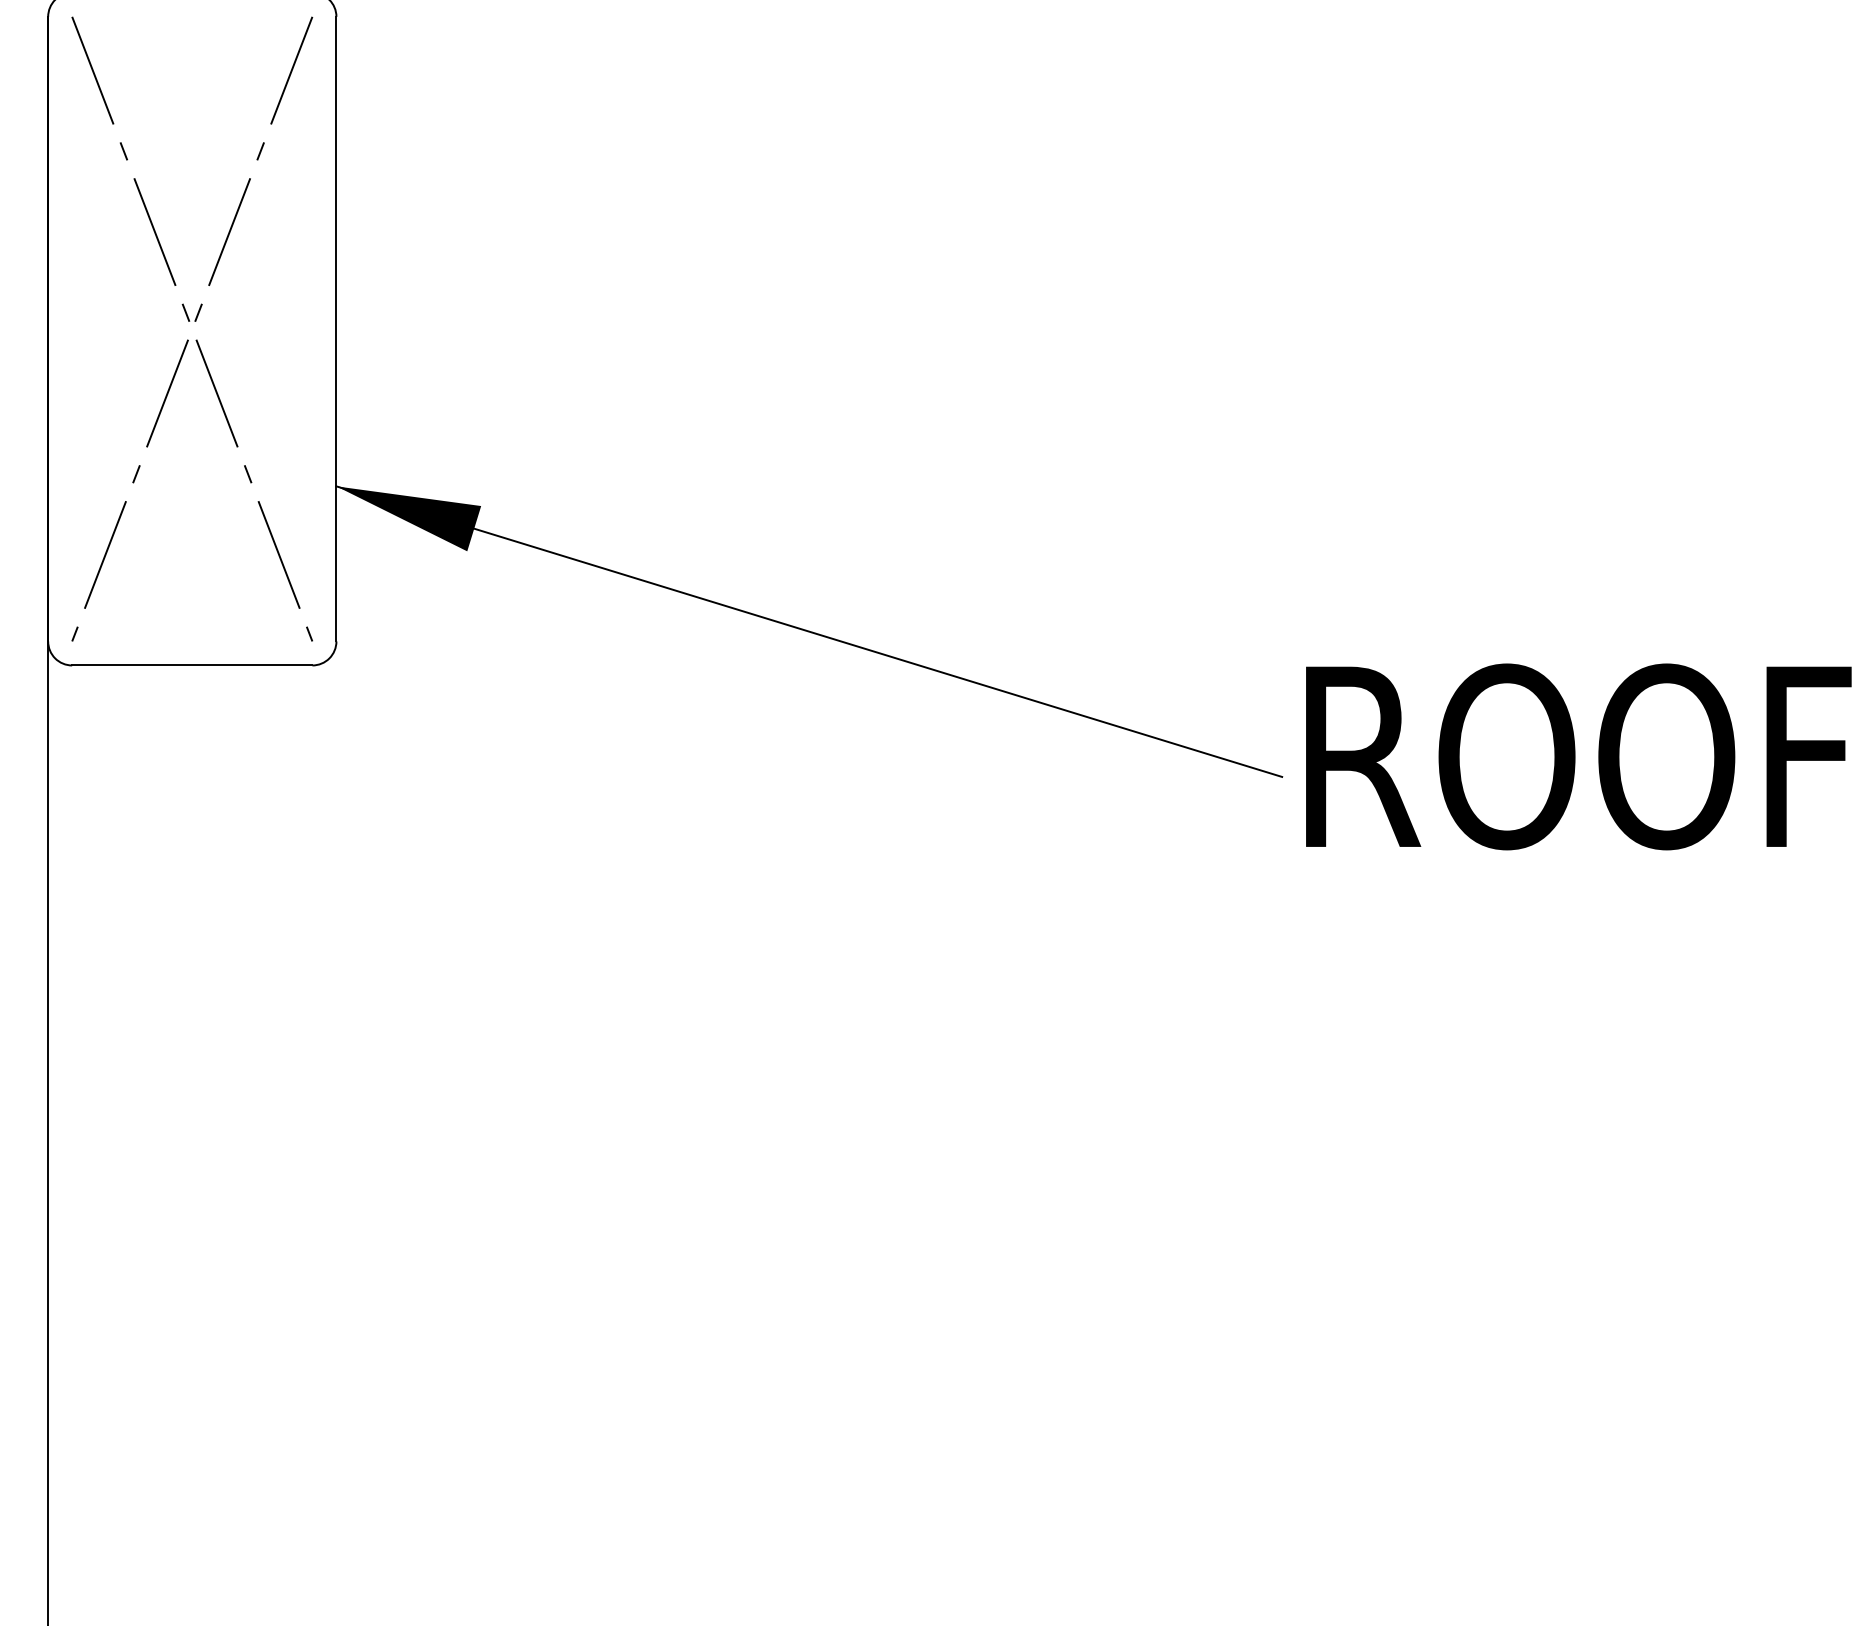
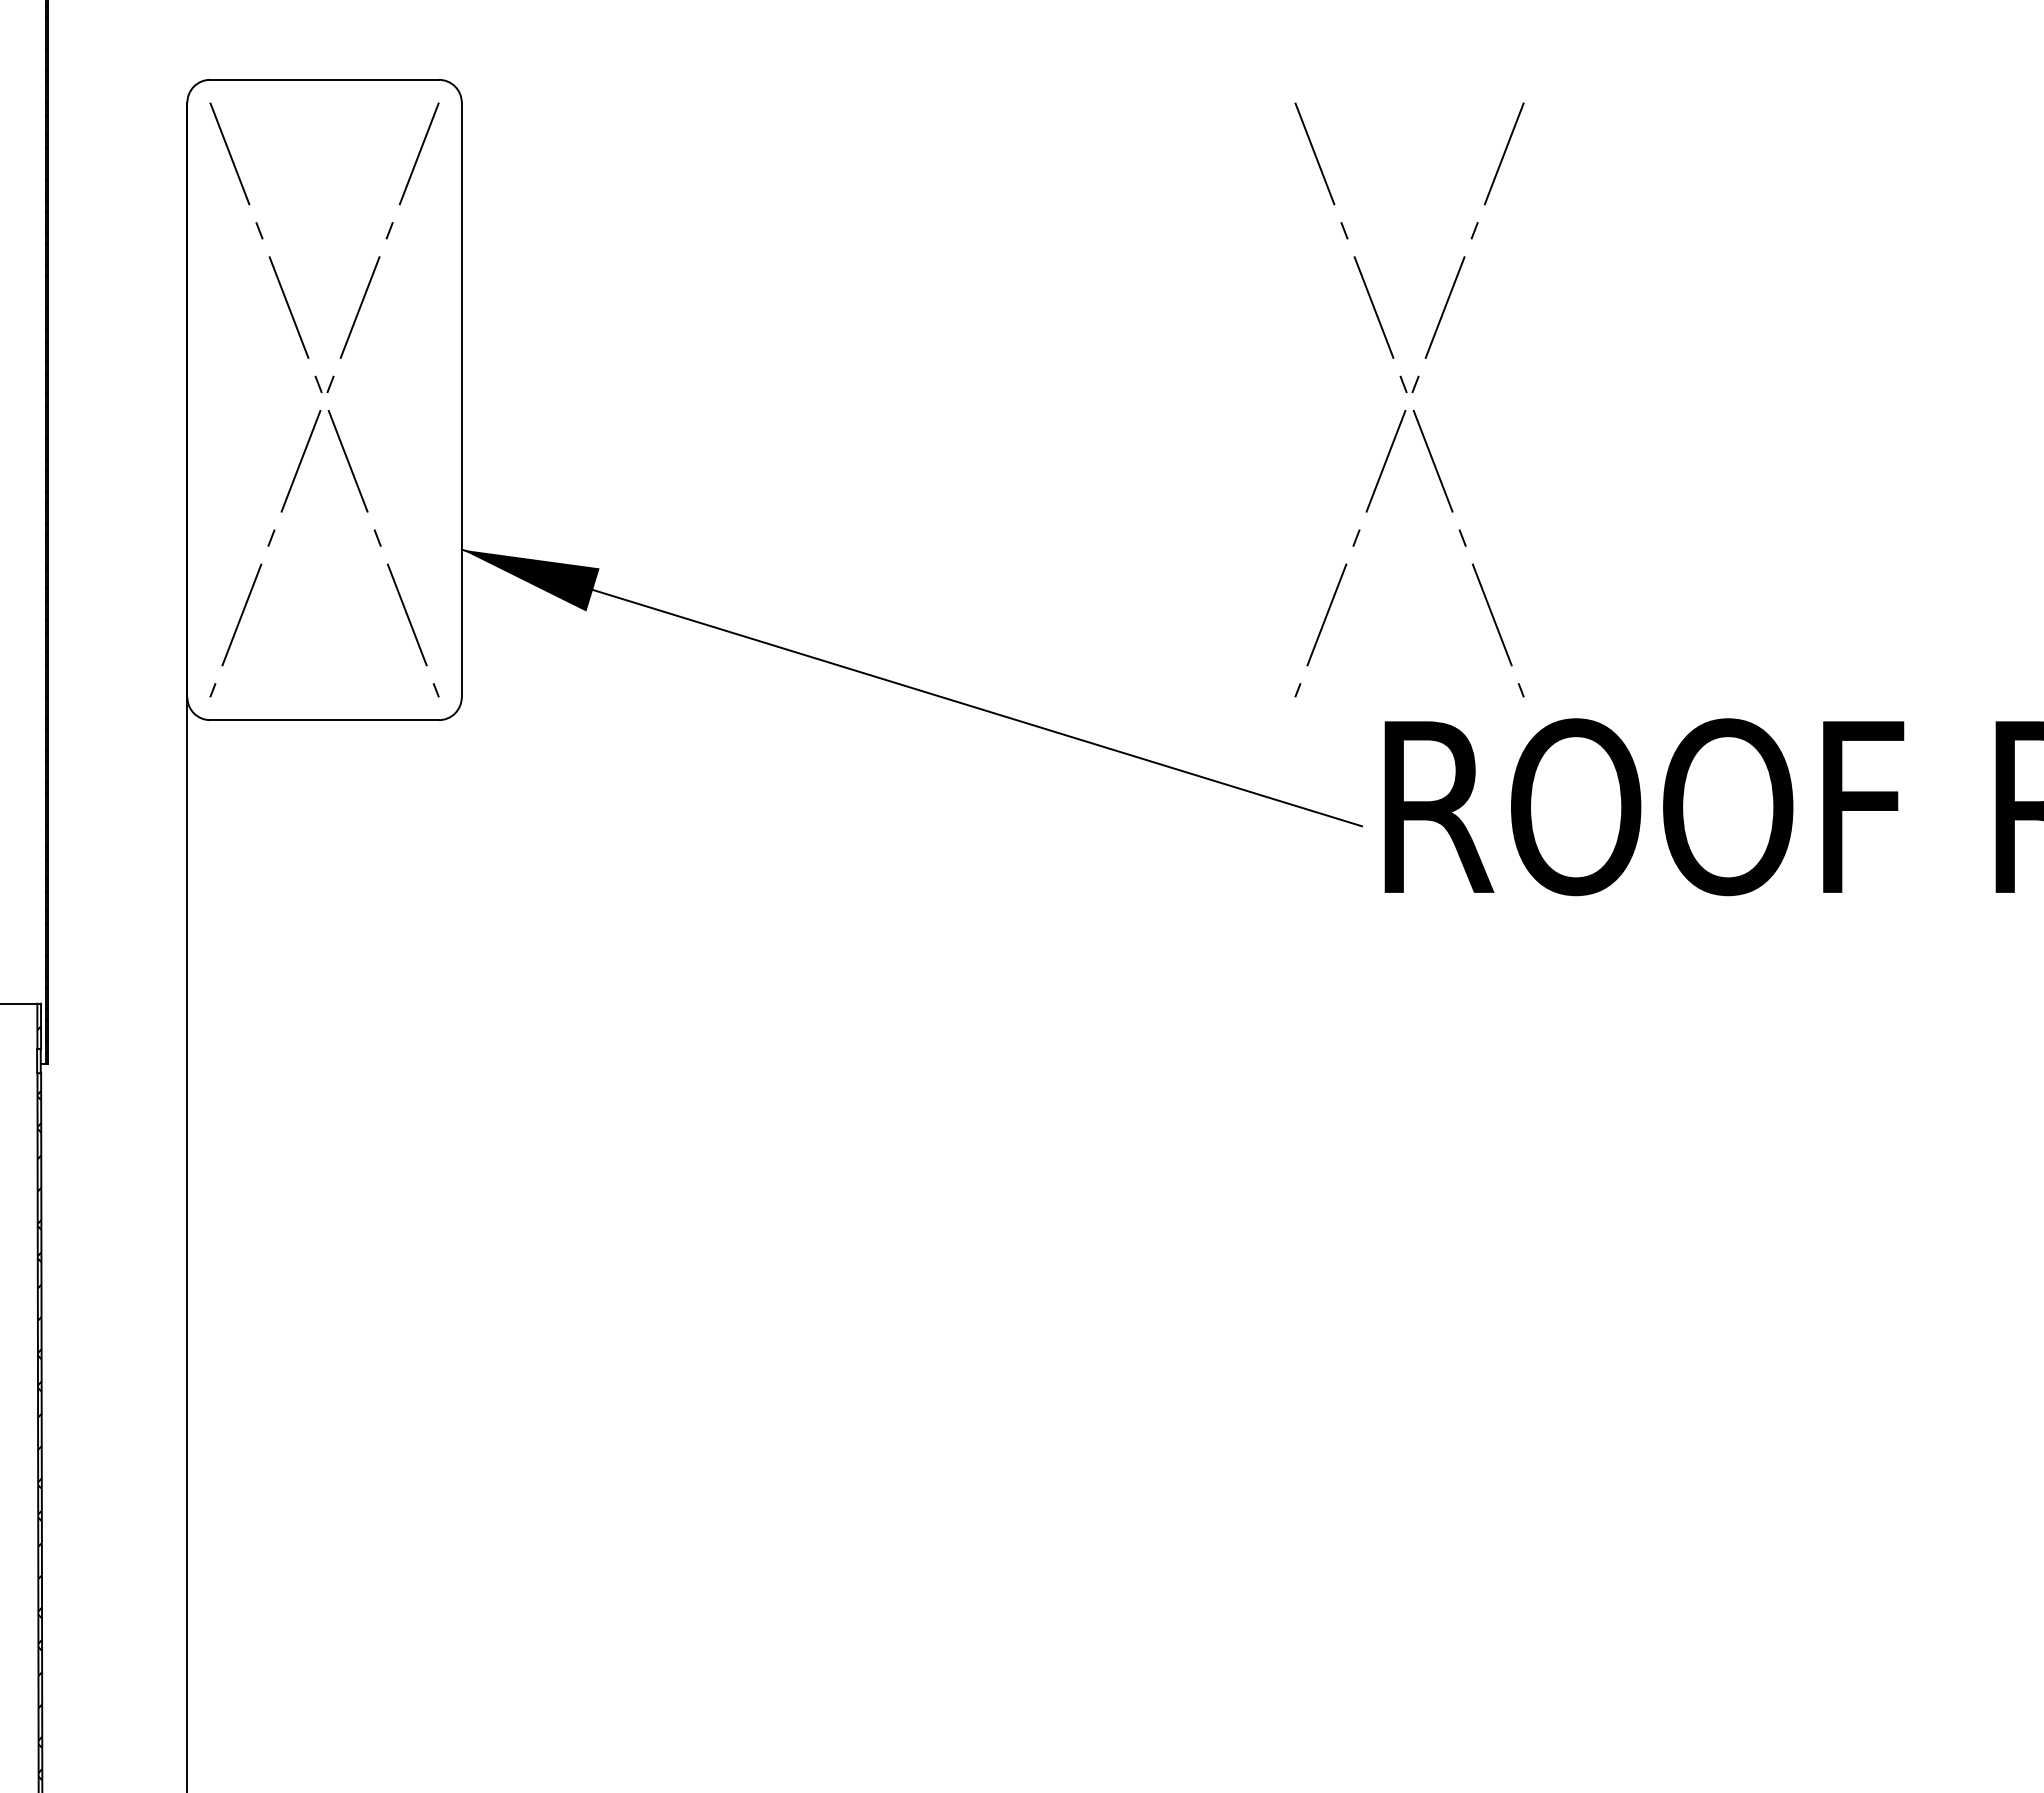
part: (1328, 322) -> (1406, 393), added

